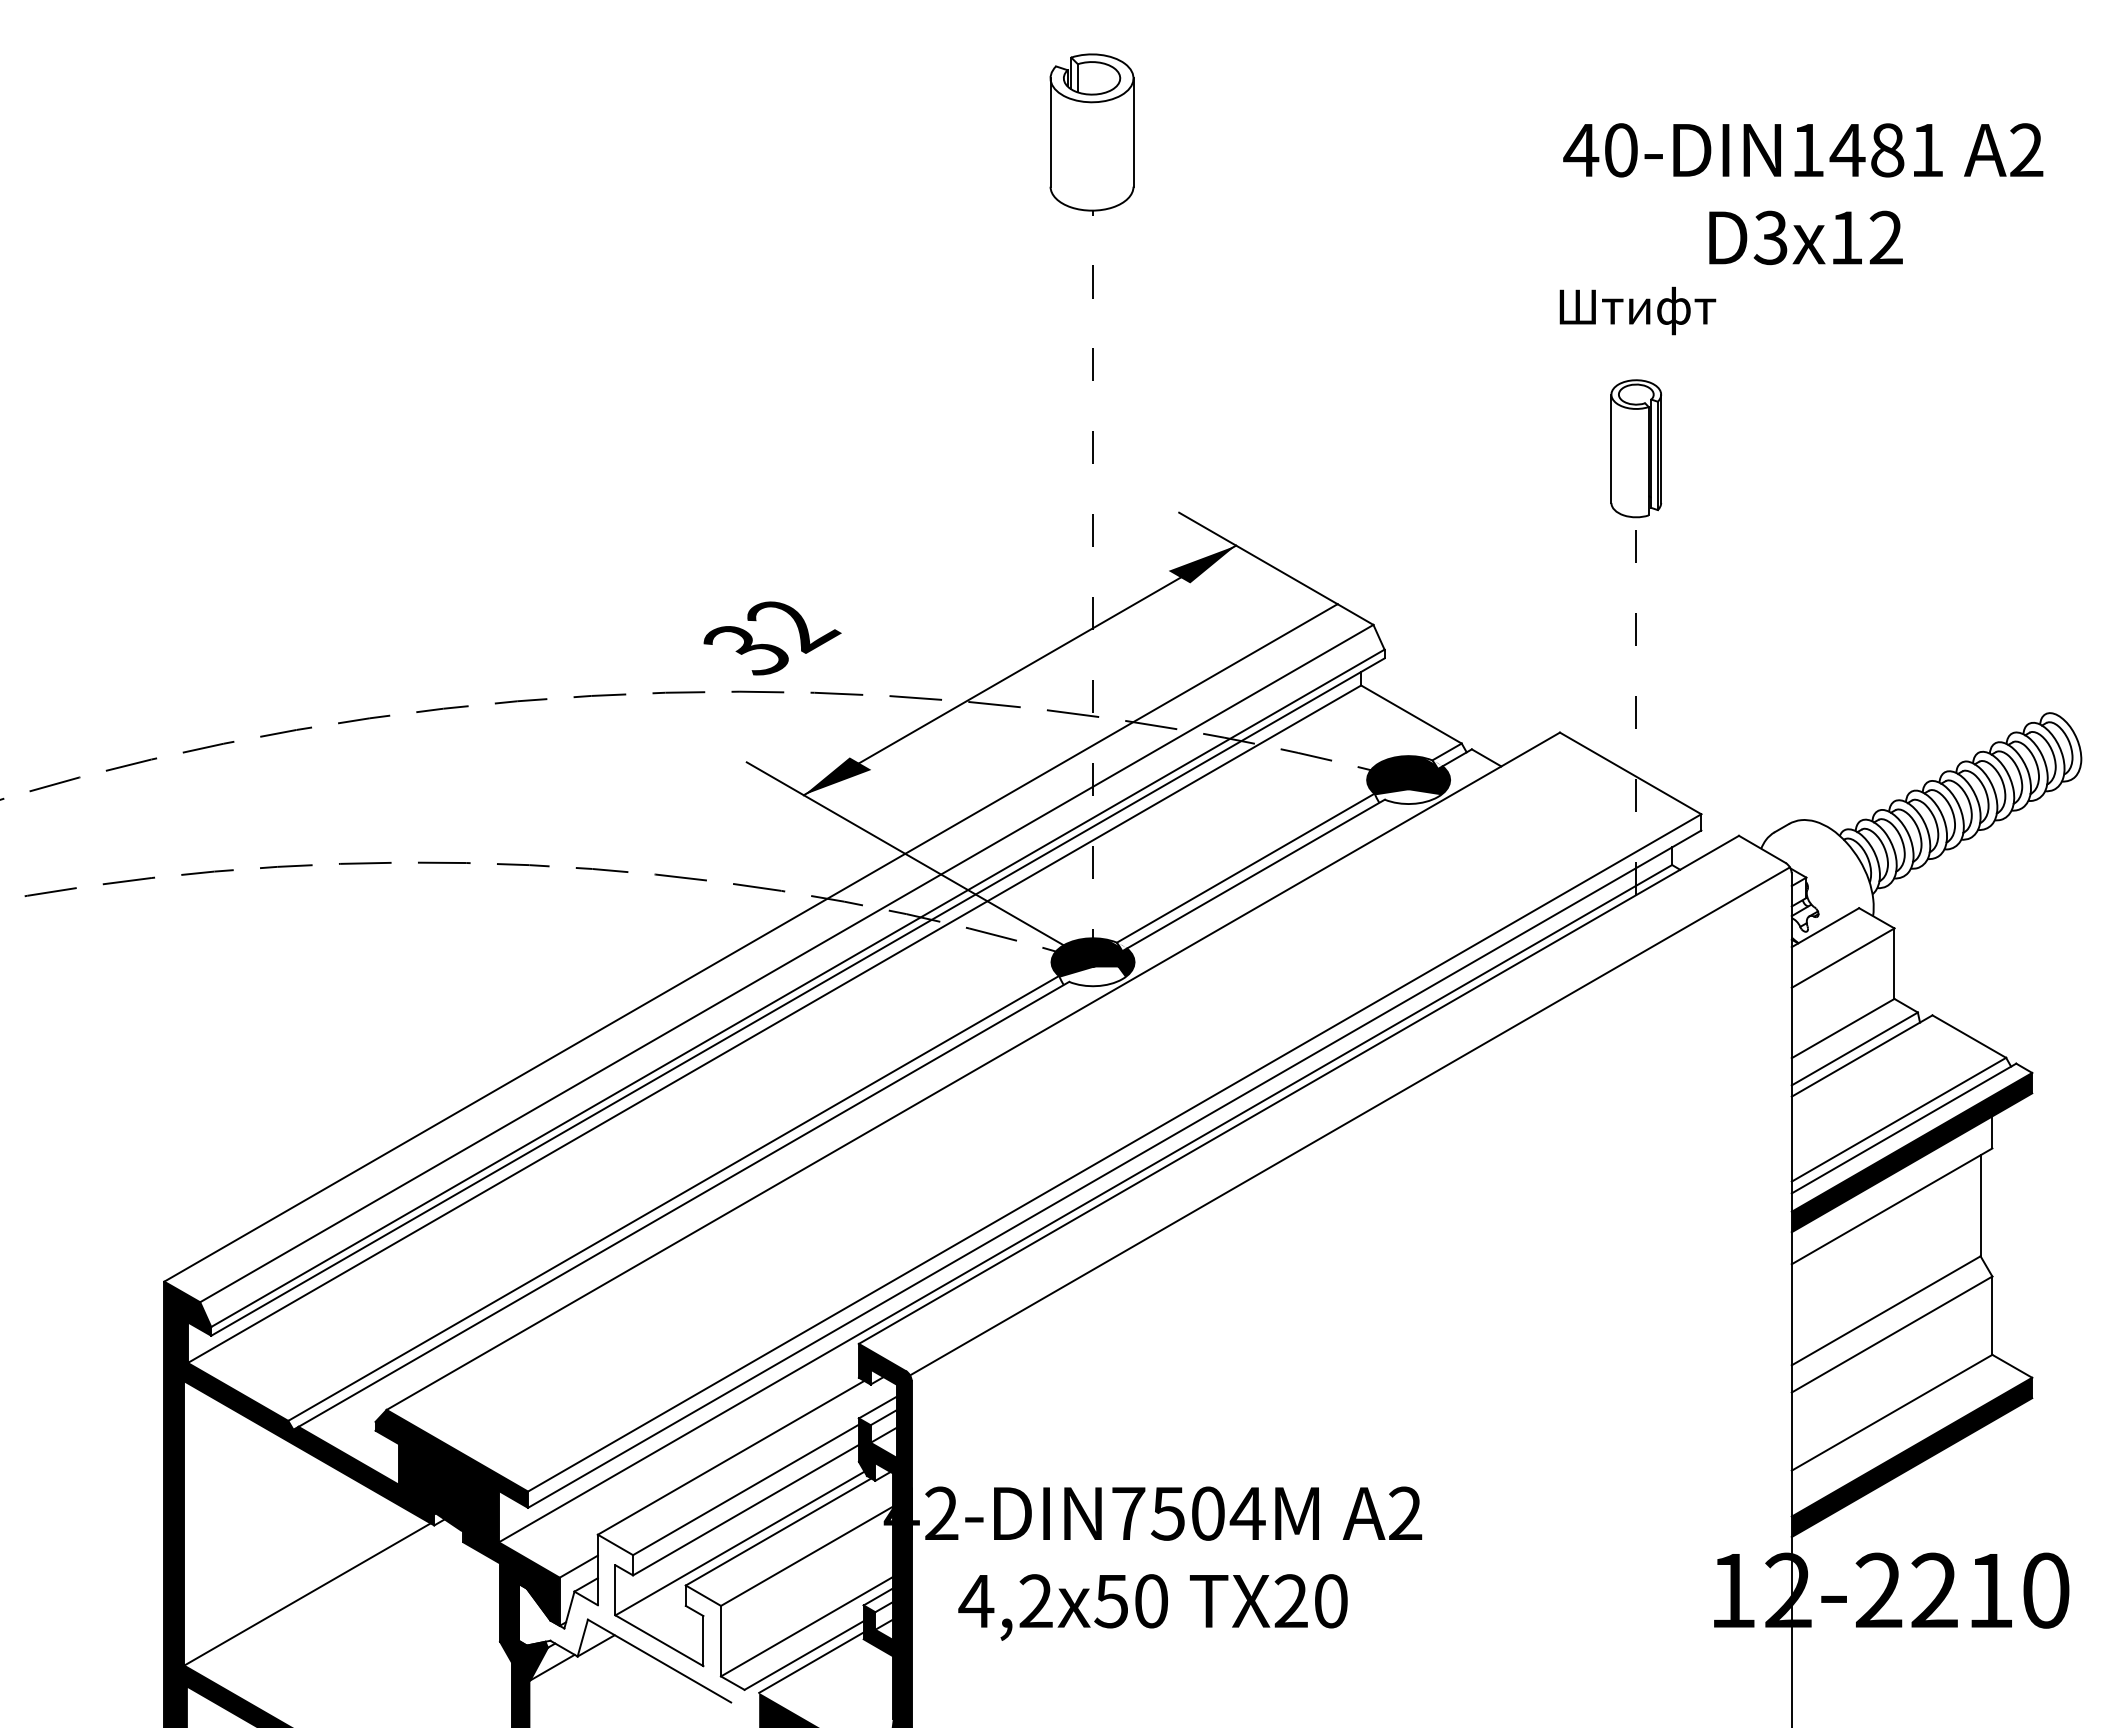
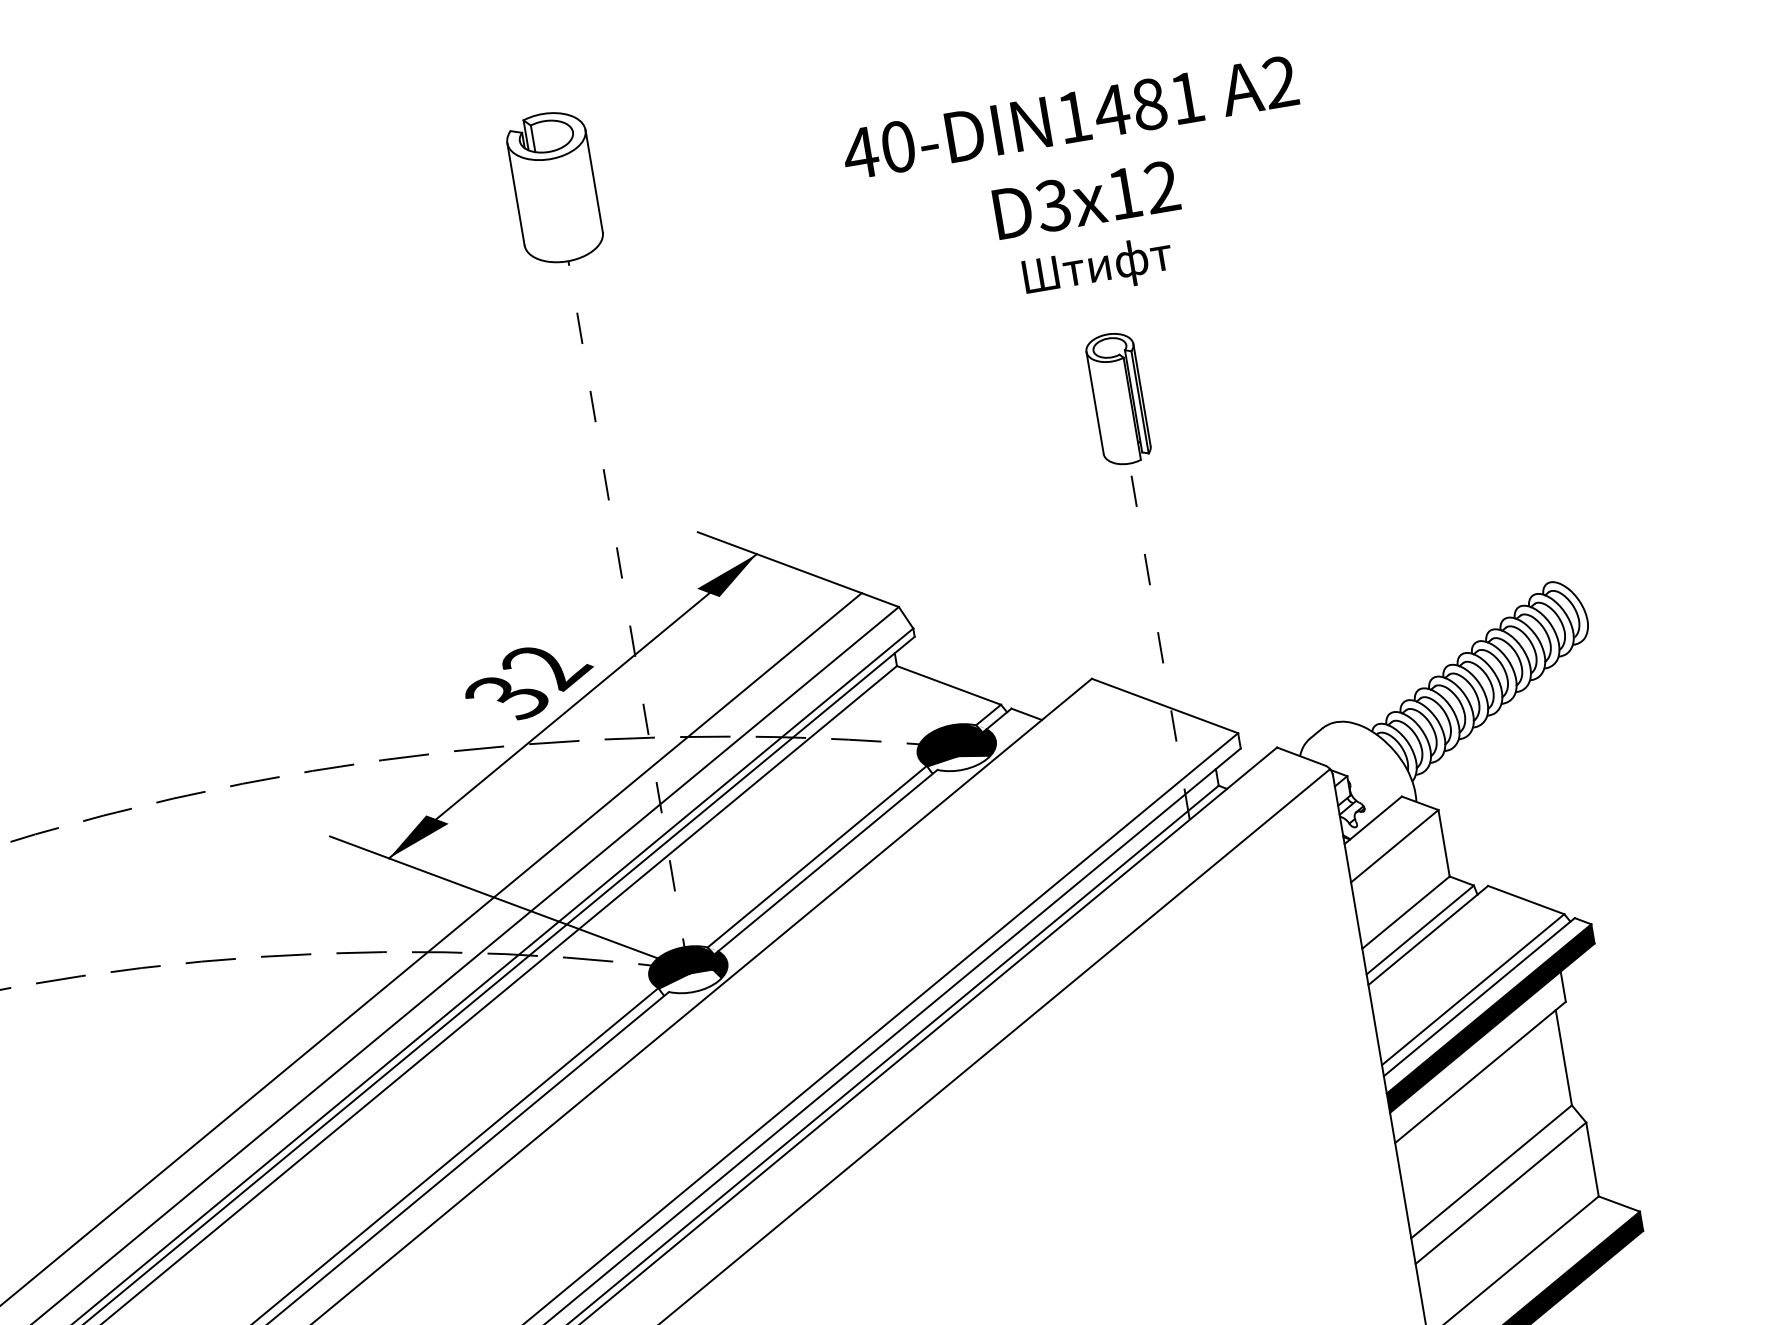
text: (1803, 194) -> (1077, 159), moved
text: (772, 638) -> (529, 682), moved

